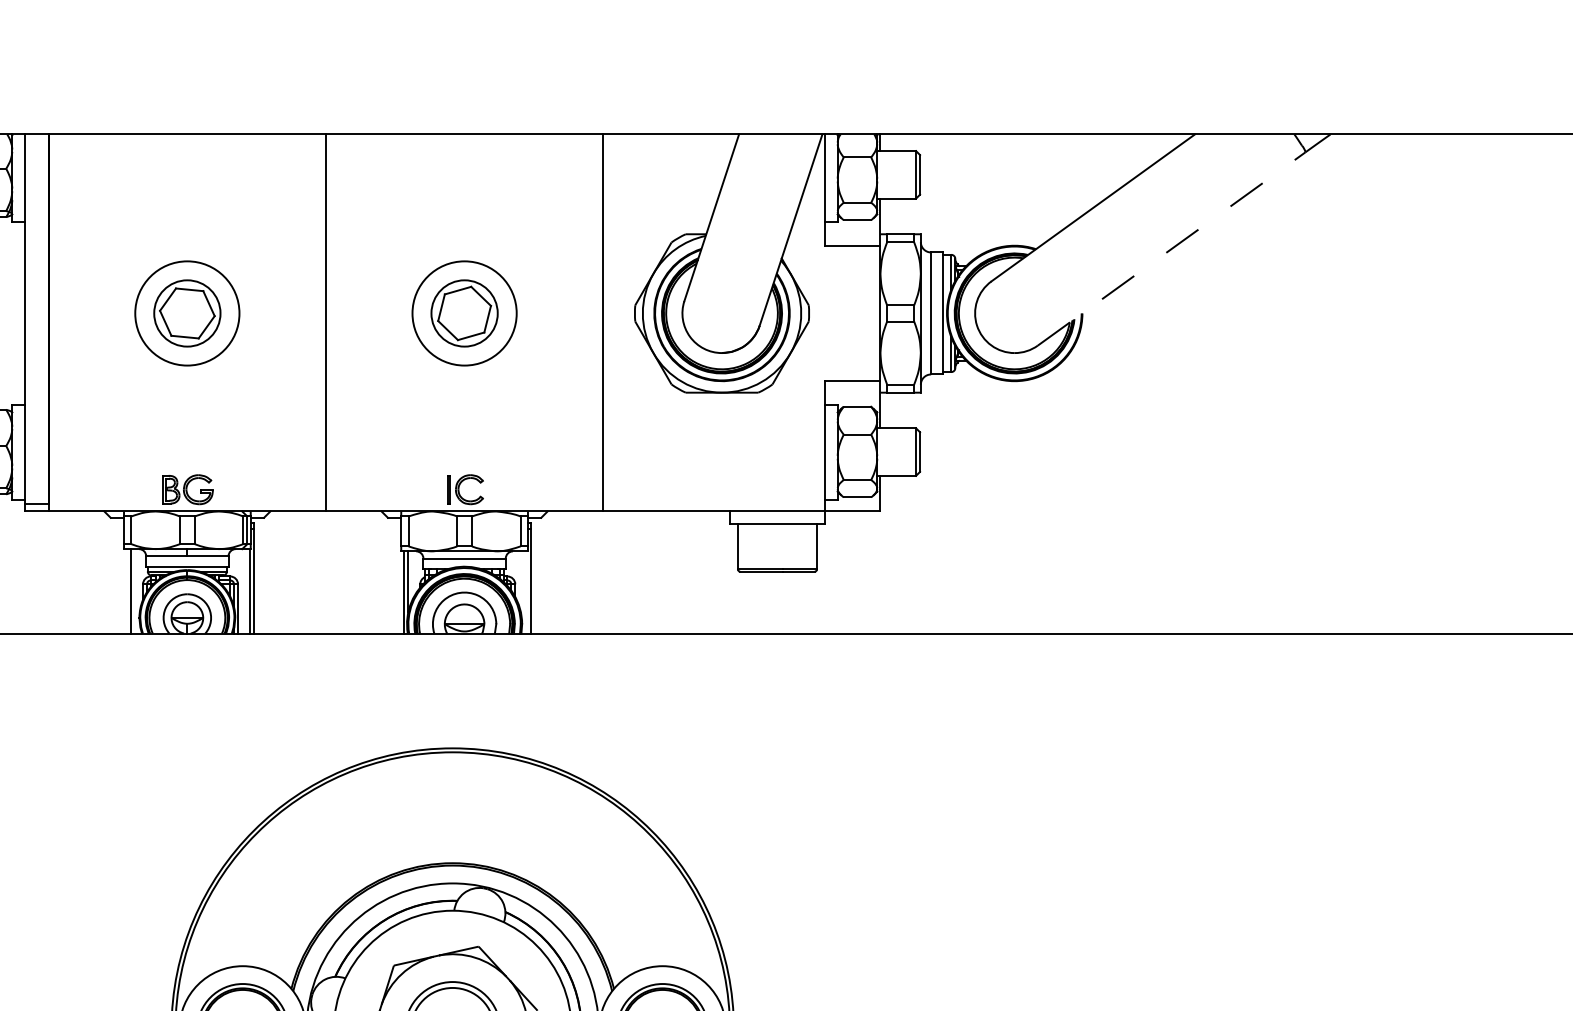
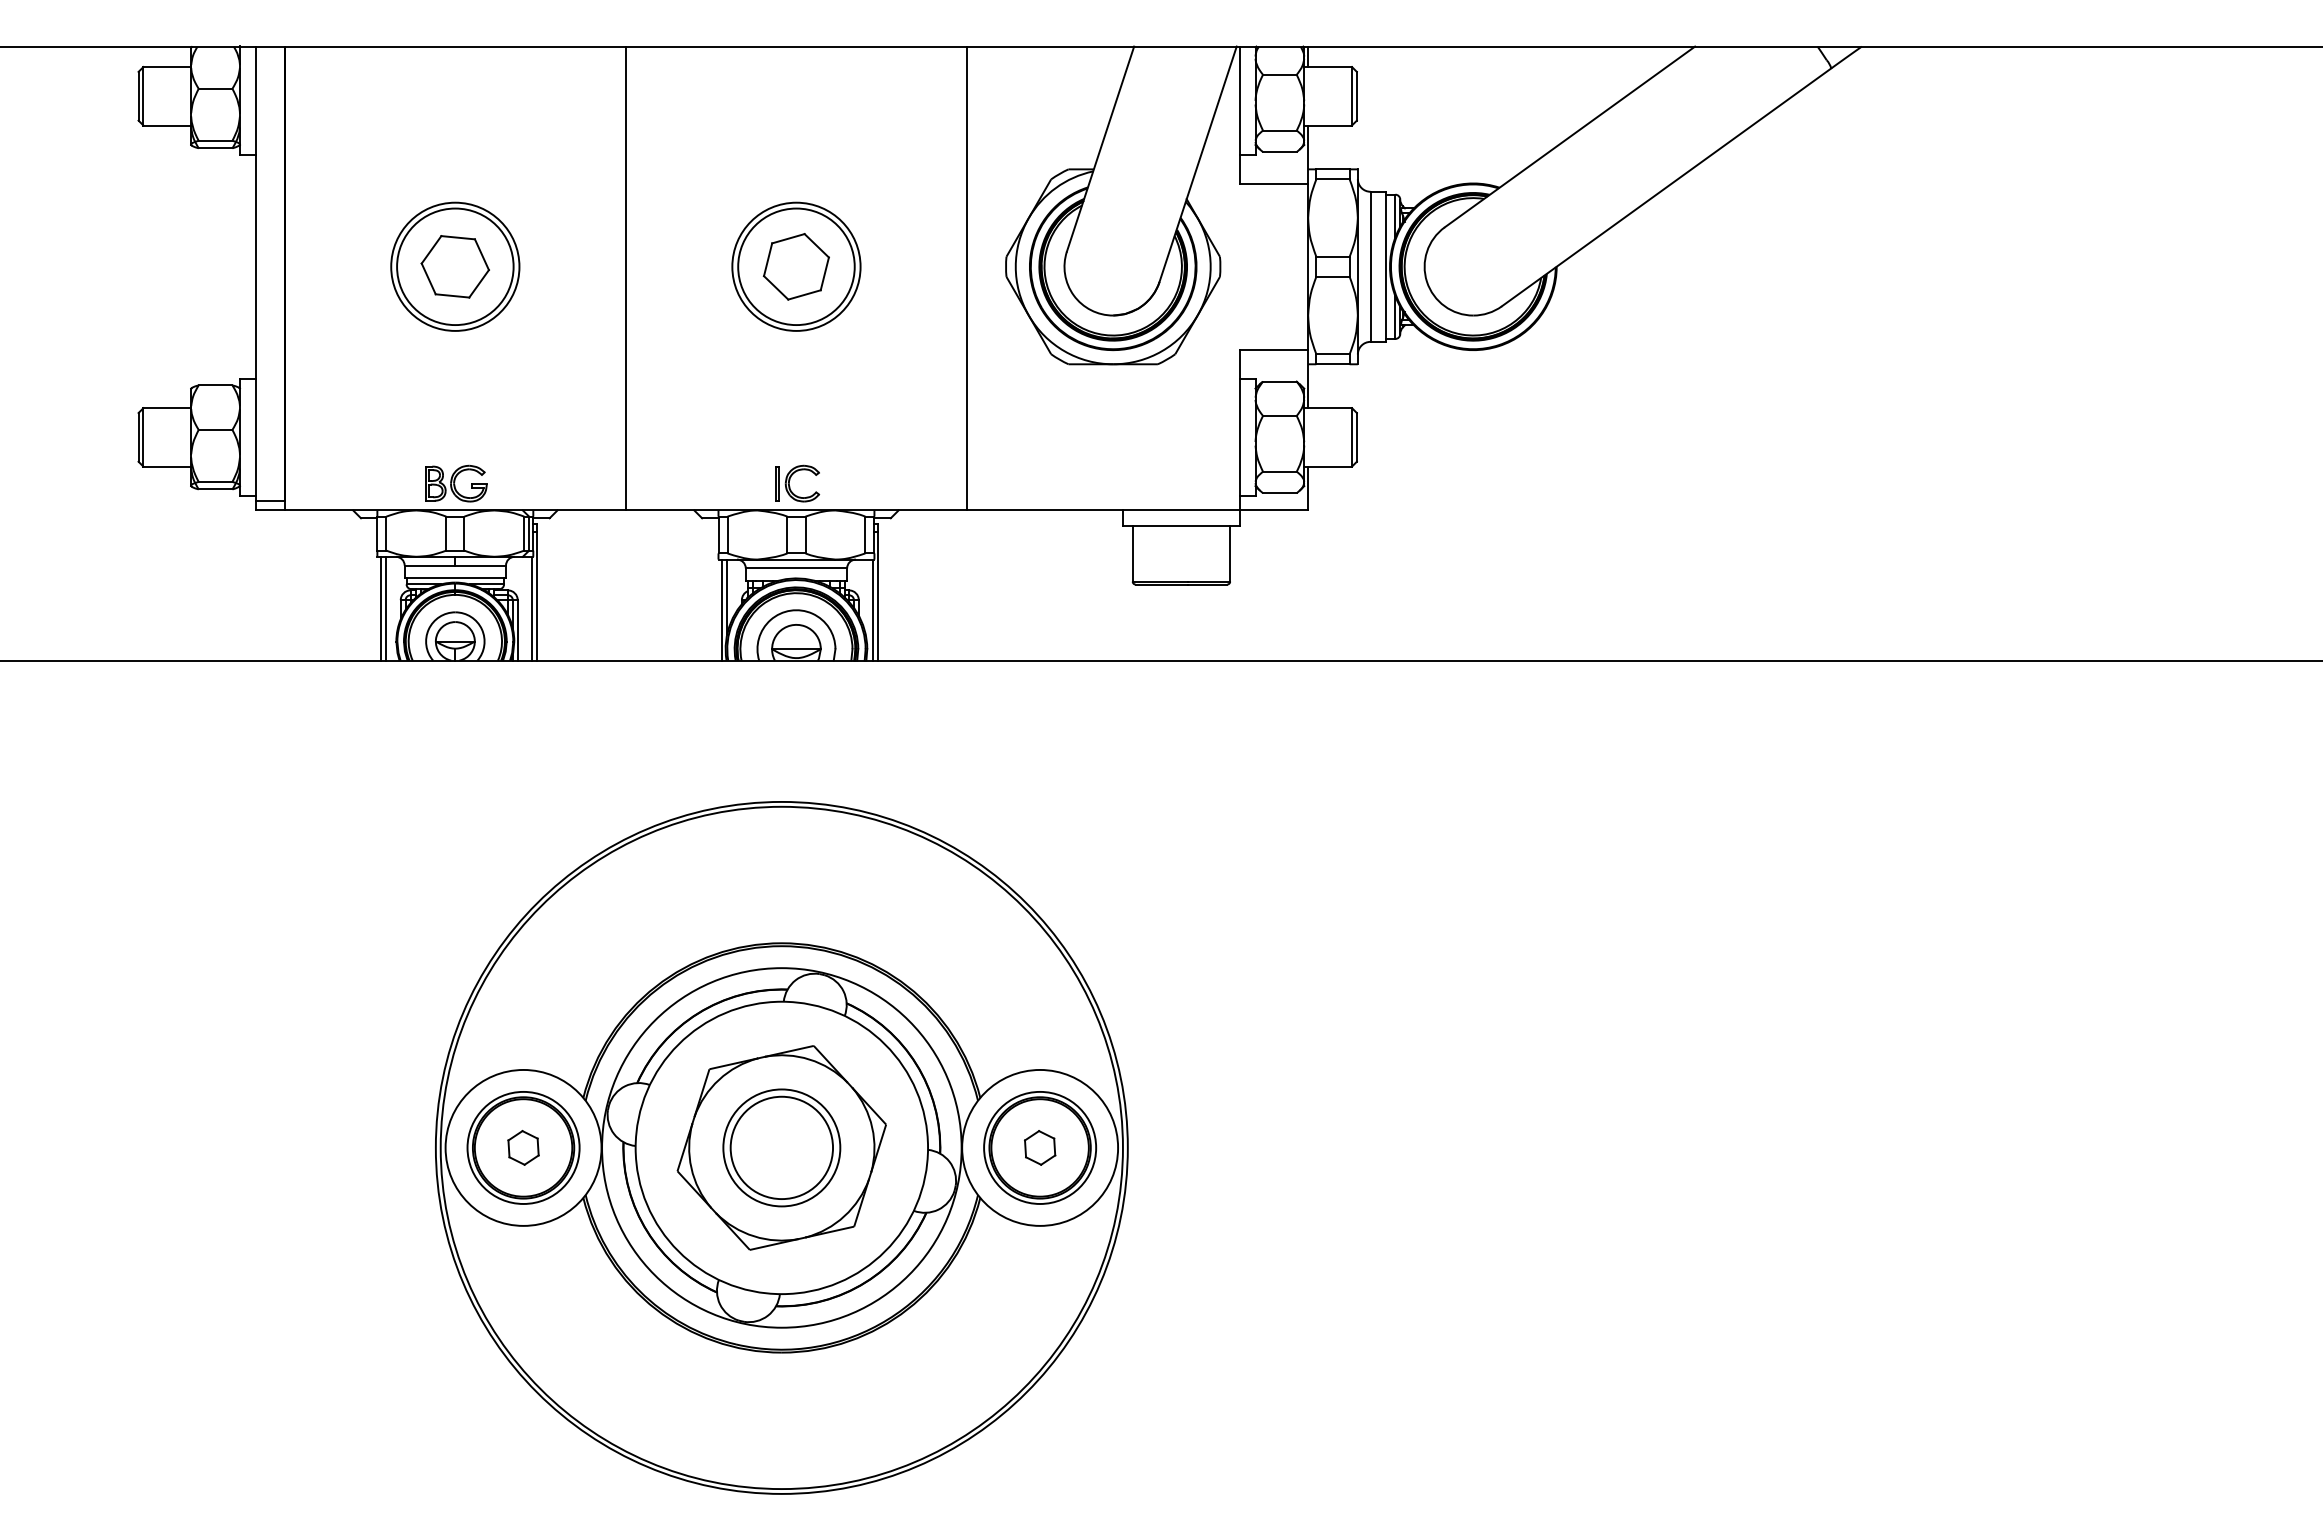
line: (1171, 249) -> (1666, 187), dashed -> solid
circle: (187, 313) -> (455, 266), size x1.43
circle: (464, 313) -> (796, 266), size x1.43
line: (127, 591) -> (381, 608), added
line: (527, 592) -> (873, 610), added

